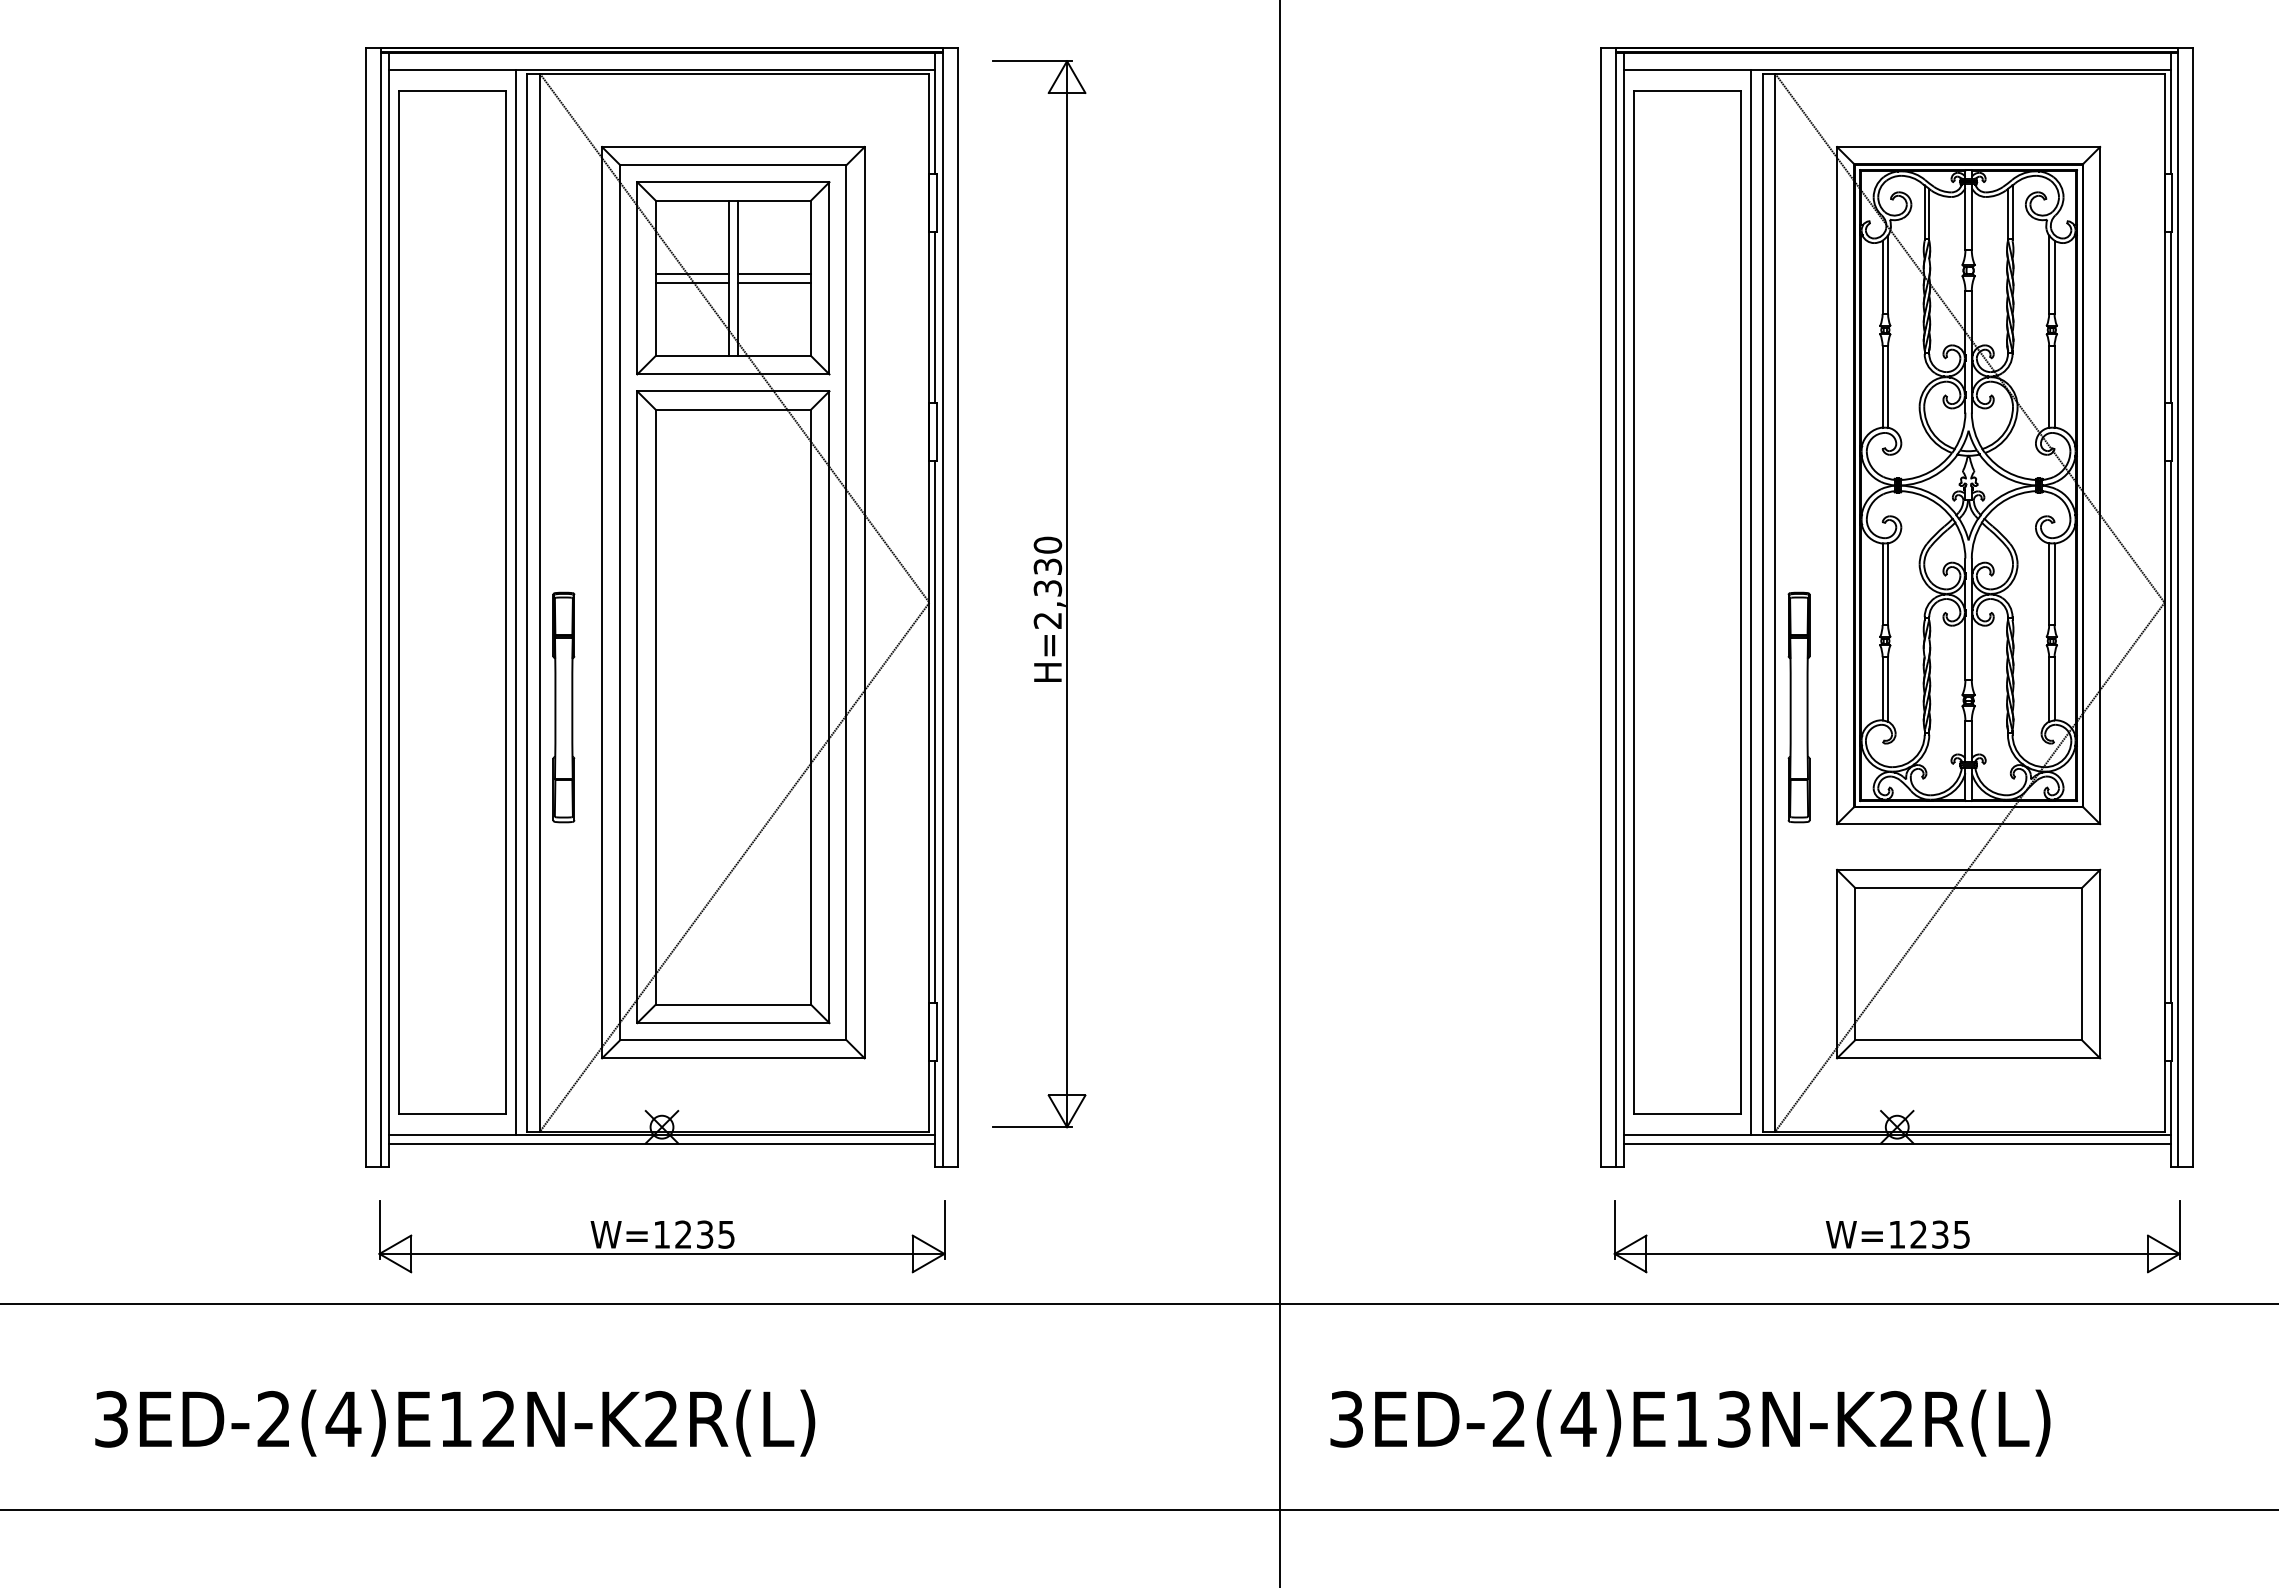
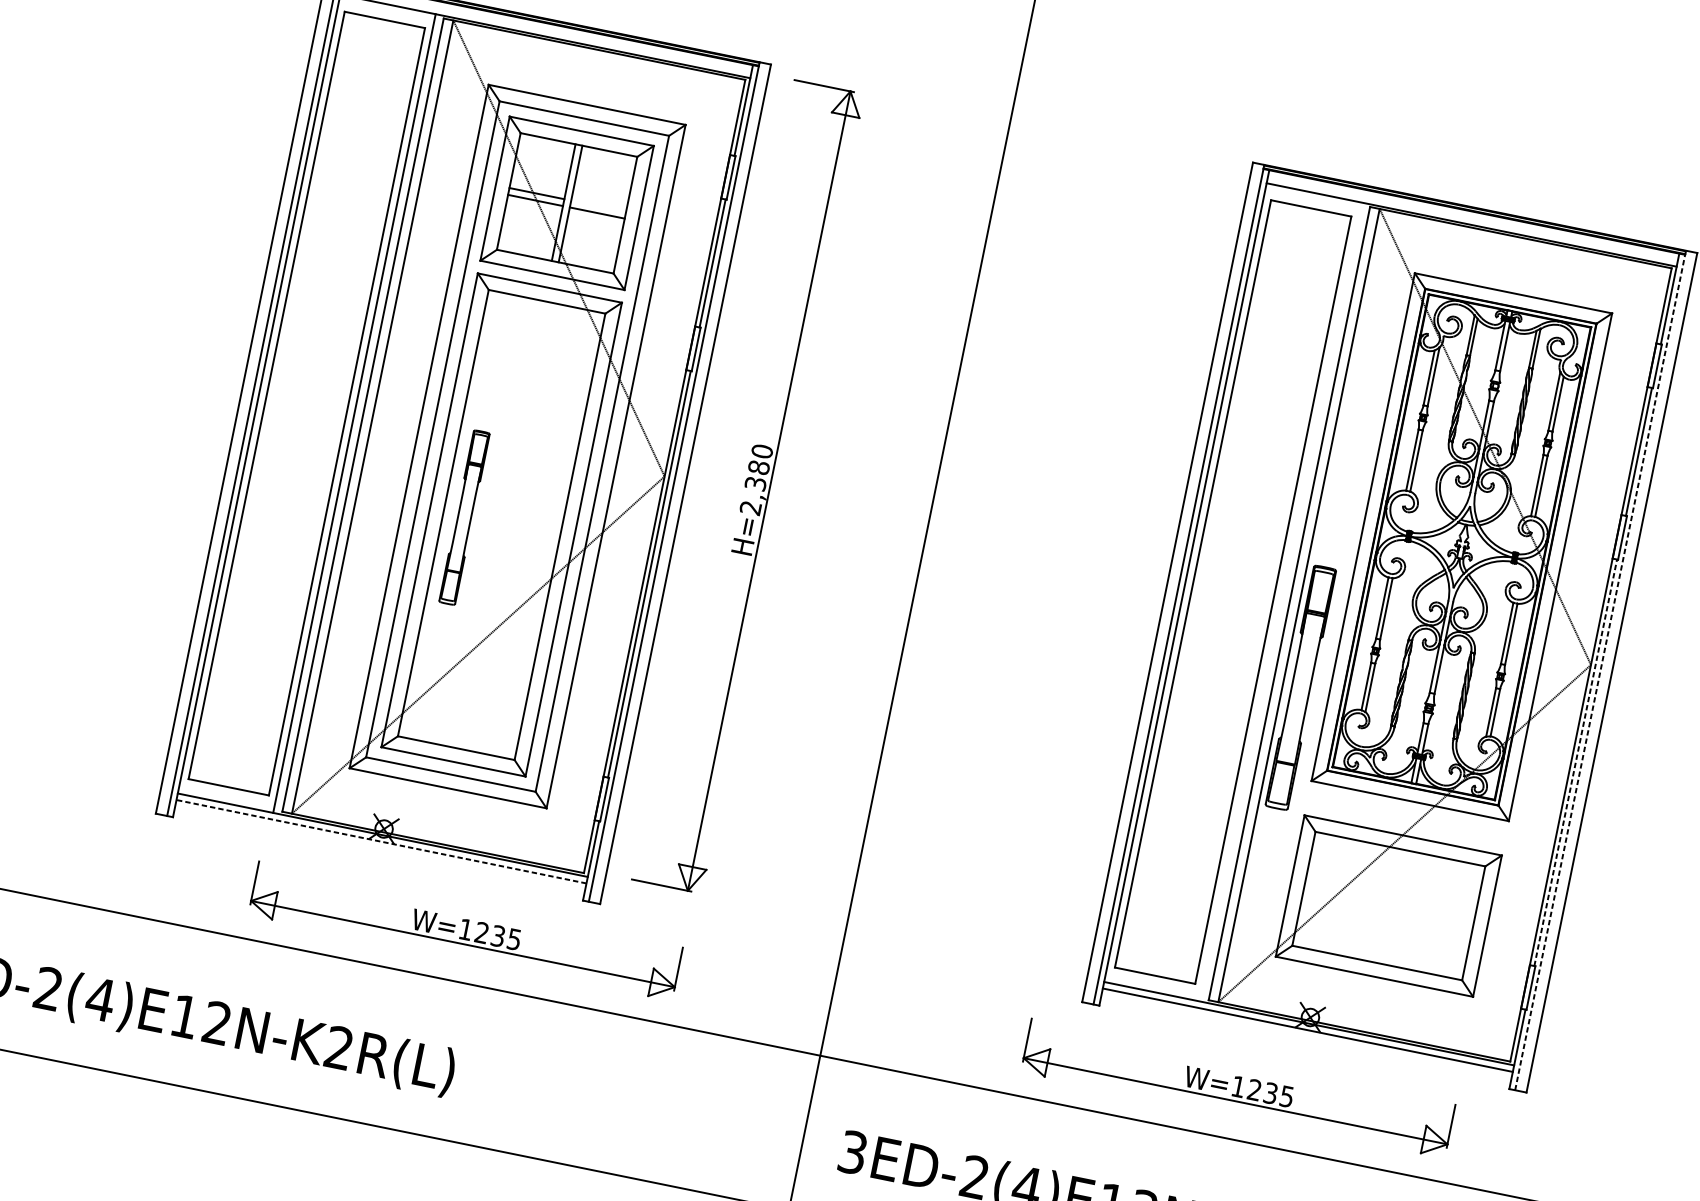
line: (774, 273) -> (598, 205), removed
text: (1047, 566) -> (758, 467), H=2,330 -> H=2,380
line: (1751, 602) -> (1281, 601), removed
line: (2178, 607) -> (1600, 670), solid -> dashed
part: (563, 707) -> (464, 517), moved
part: (1798, 707) -> (1300, 687), size x1.4
line: (2170, 731) -> (1575, 762), solid -> dashed
line: (661, 1144) -> (381, 841), solid -> dashed
part: (661, 1236) -> (465, 930), moved
part: (1896, 1236) -> (1237, 1088), moved

